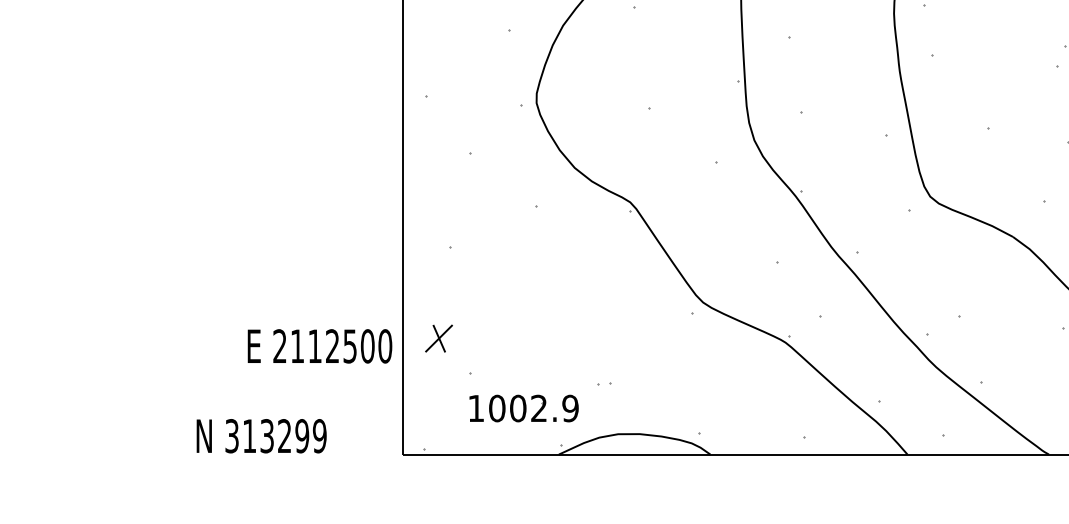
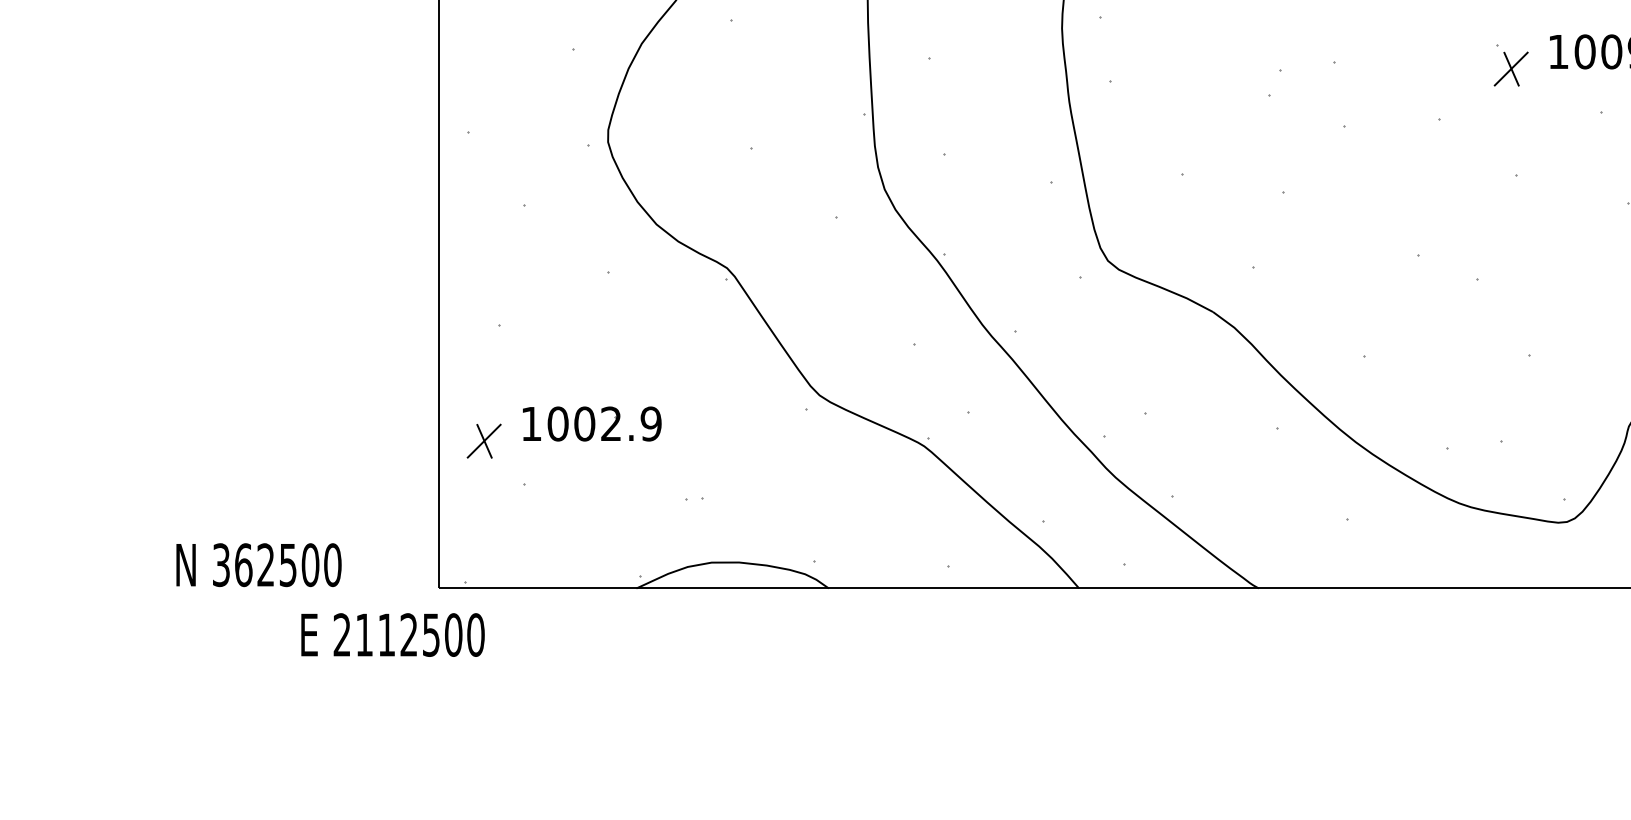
text: (319, 345) -> (392, 634), moved
part: (524, 408) -> (592, 423), moved
text: (284, 436) -> (288, 565), 313299 -> 362500

